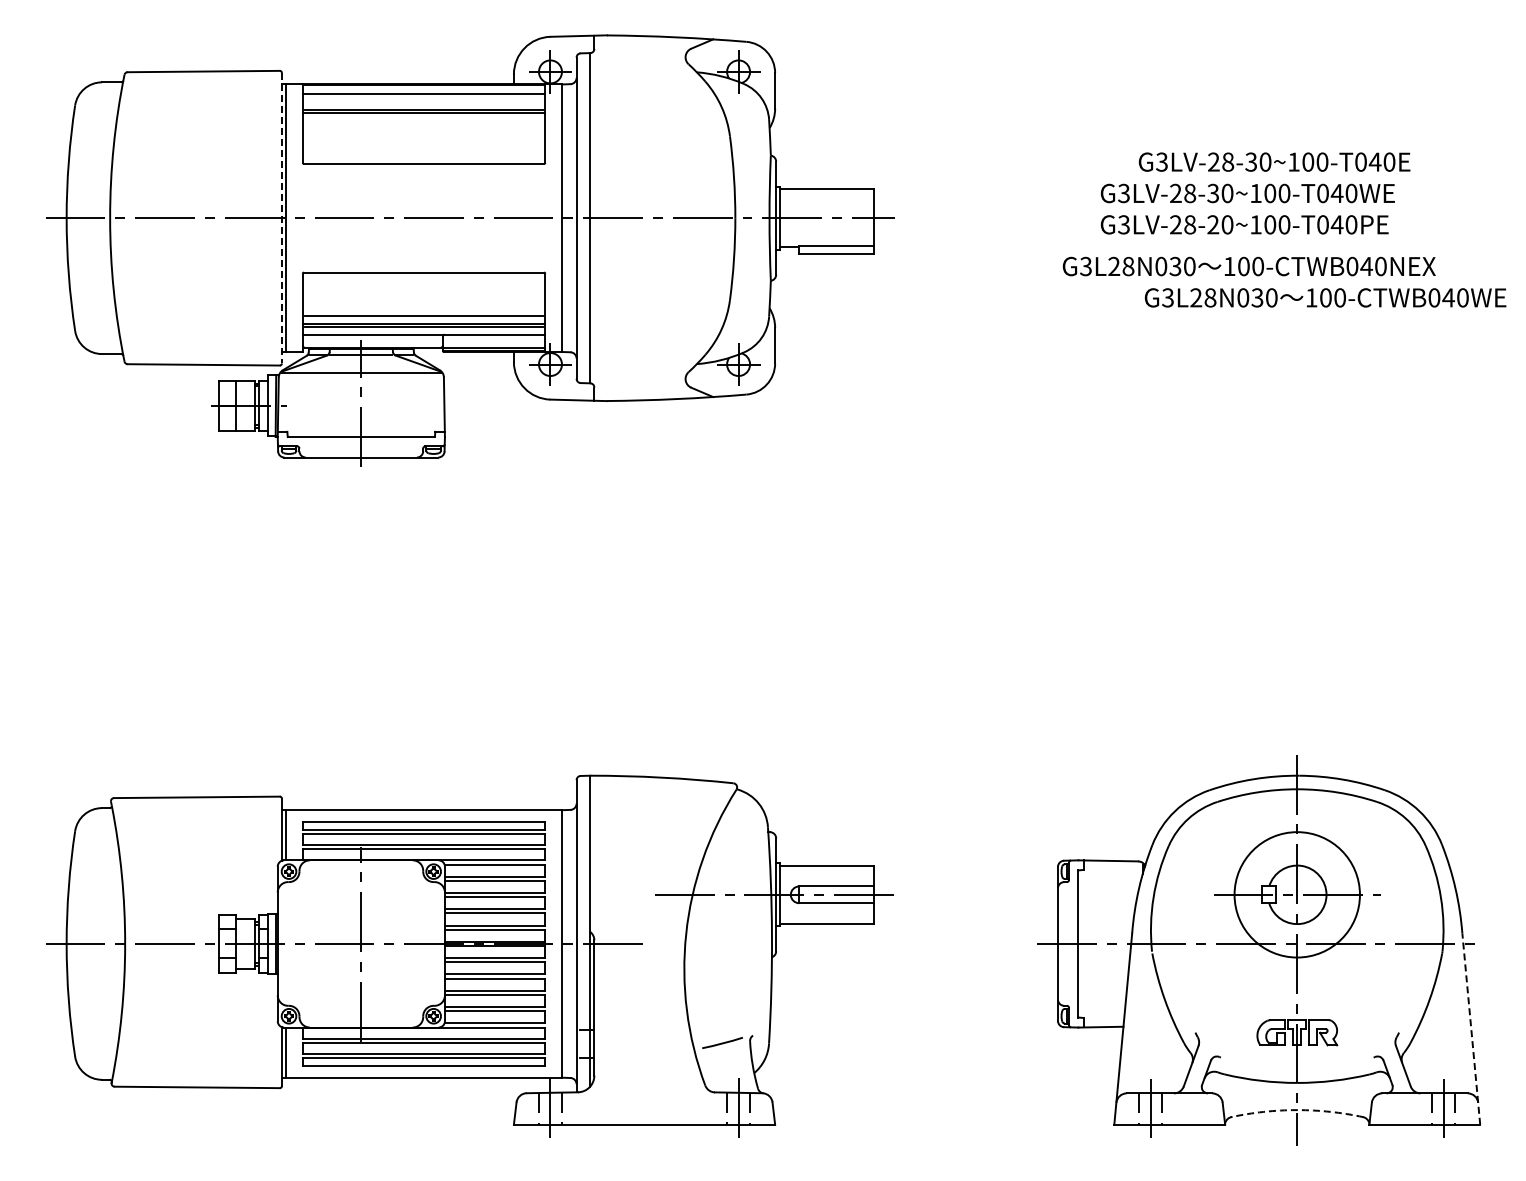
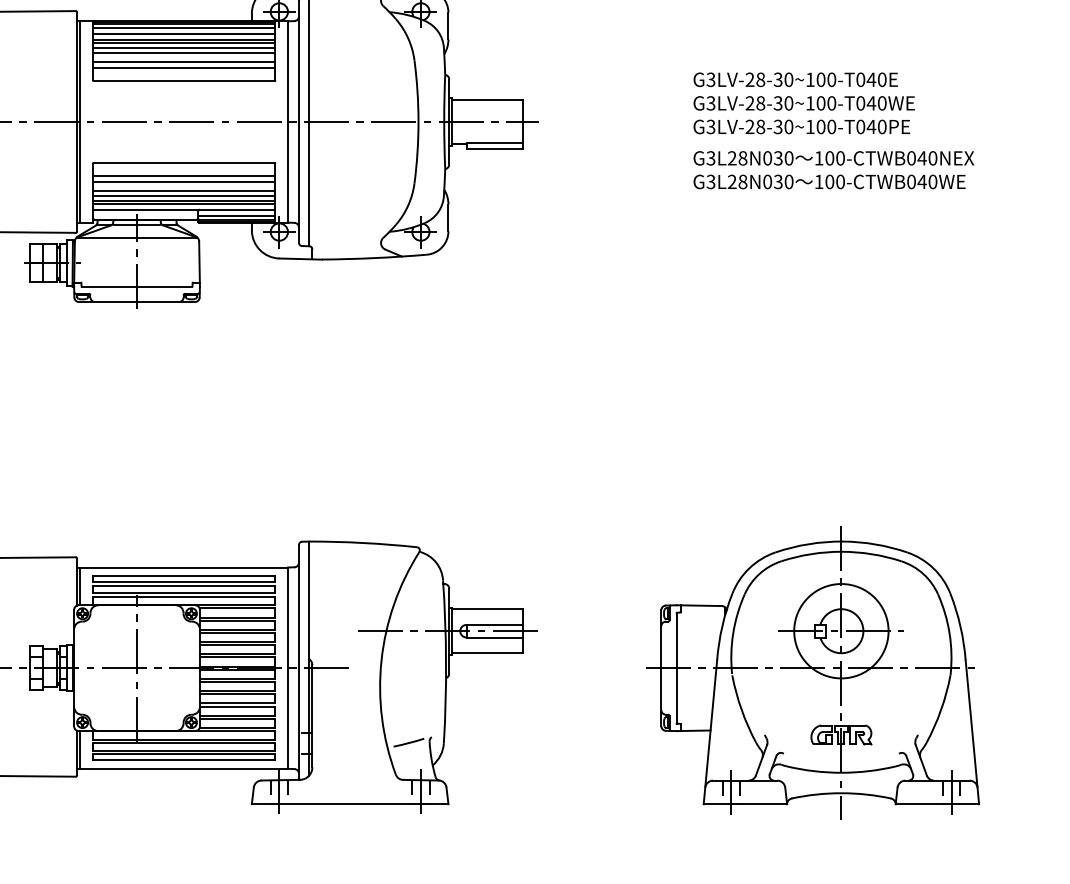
line: (423, 88) -> (183, 24), added
line: (423, 101) -> (183, 34), added
line: (423, 120) -> (183, 48), added
line: (423, 127) -> (183, 53), added
line: (423, 138) -> (183, 61), added
line: (423, 146) -> (183, 68), added
text: (1274, 161) -> (795, 79), moved
line: (281, 218) -> (76, 122), dashed -> solid
text: (1213, 224) -> (778, 126), G3LV-28-20~100-T040PE -> G3LV-28-30~100-T040PE
text: (1248, 266) -> (833, 158), moved
line: (423, 289) -> (183, 175), added
text: (1325, 297) -> (829, 181), moved
line: (423, 298) -> (183, 182), added
line: (423, 309) -> (183, 190), added
line: (493, 342) -> (236, 215), added
line: (1471, 1028) -> (972, 731), dashed -> solid
arc: (1297, 1110) -> (841, 793), dashed -> solid

